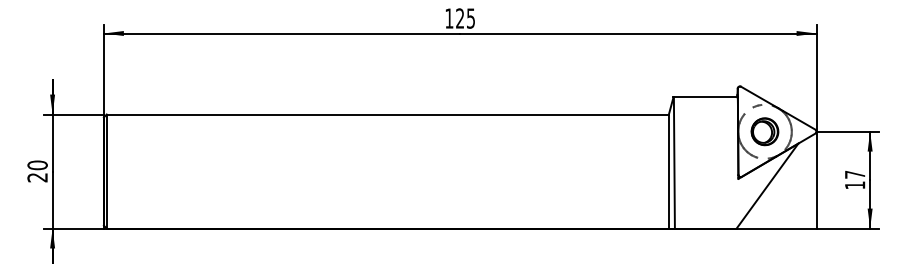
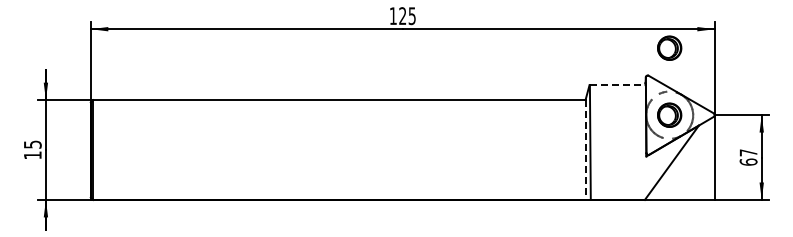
part: (764, 54) -> (669, 47), added
line: (706, 97) -> (618, 85), solid -> dashed
text: (37, 170) -> (32, 149), 20 -> 15
line: (668, 172) -> (585, 150), solid -> dashed
text: (855, 184) -> (748, 161), 17 -> 67

